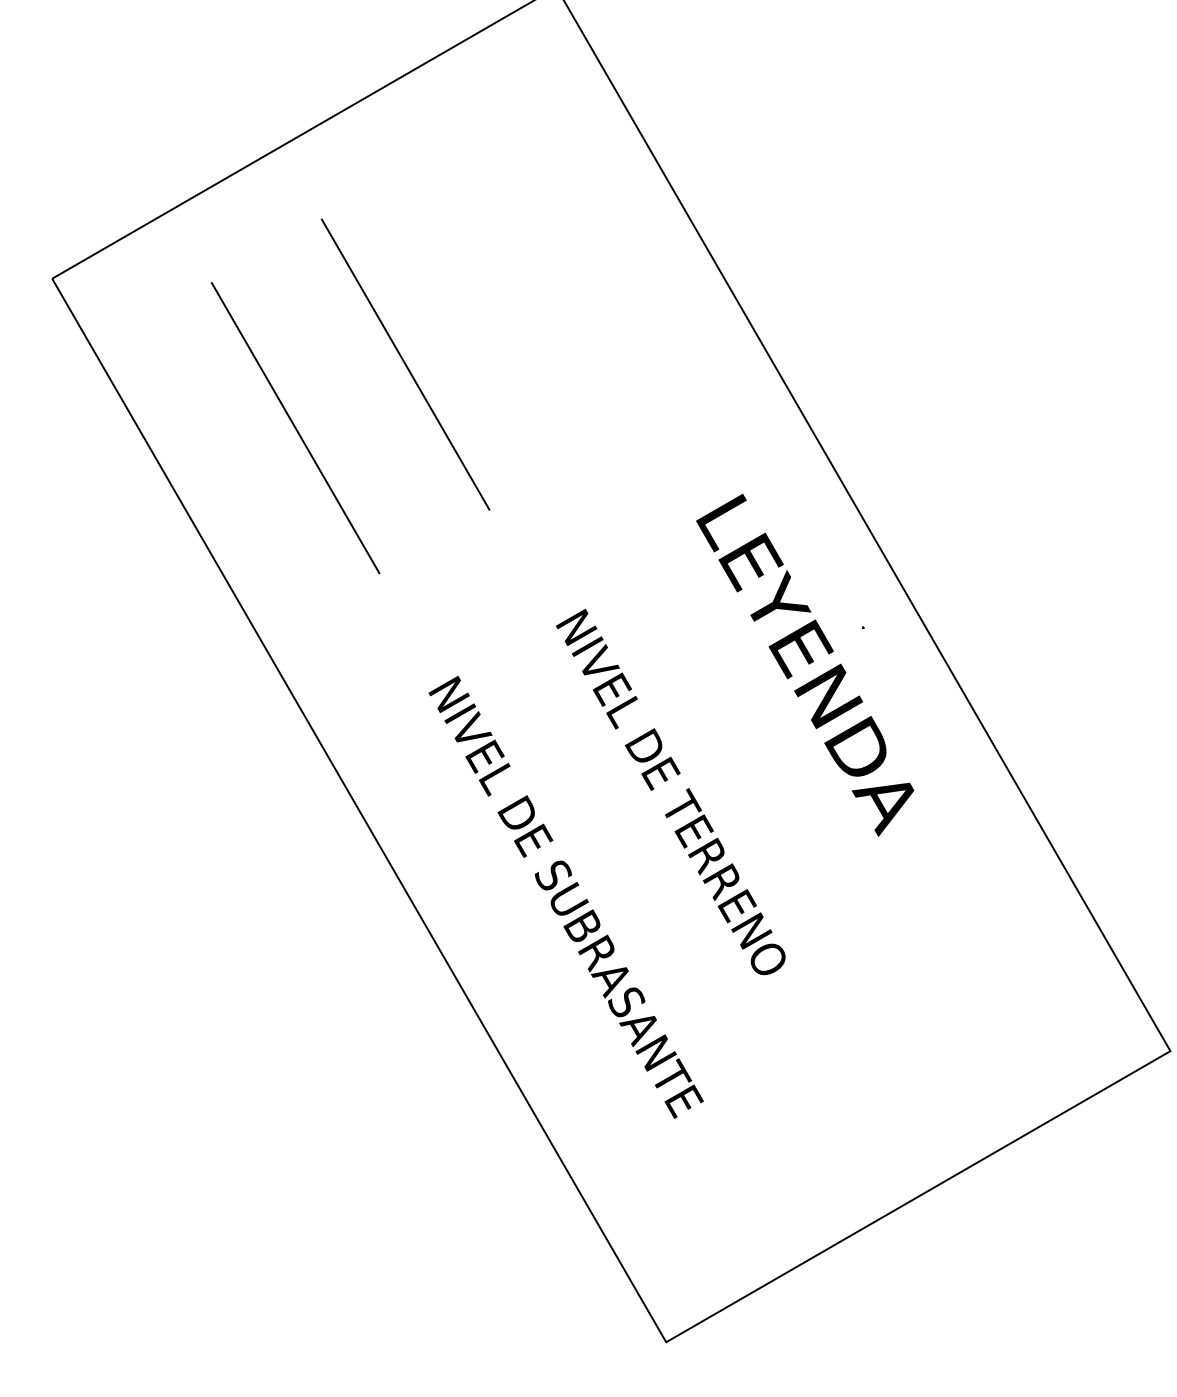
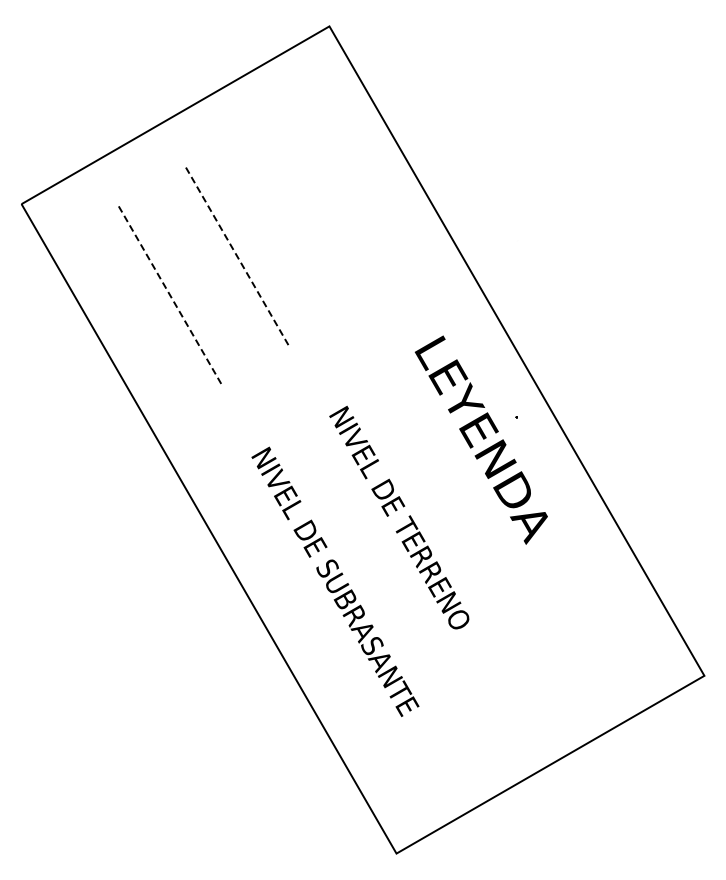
line: (405, 364) -> (237, 256), solid -> dashed
line: (296, 428) -> (170, 295), solid -> dashed

